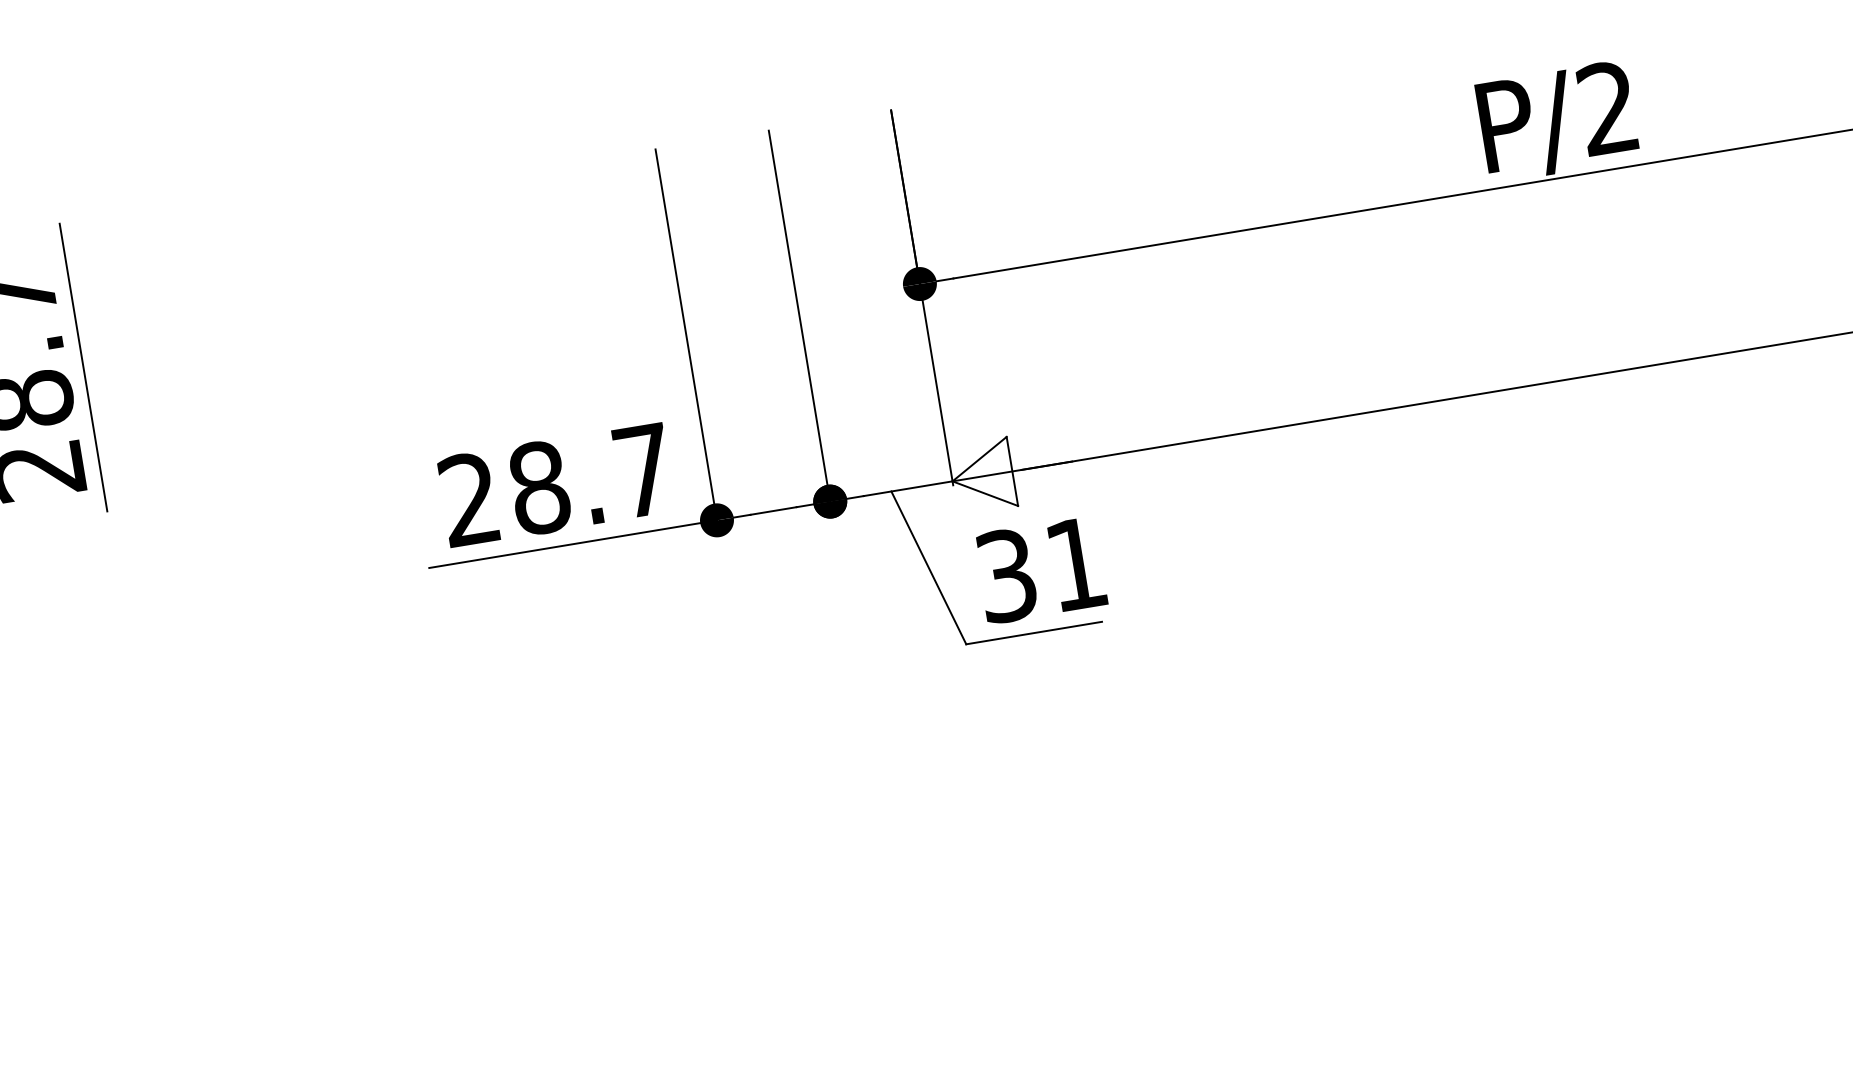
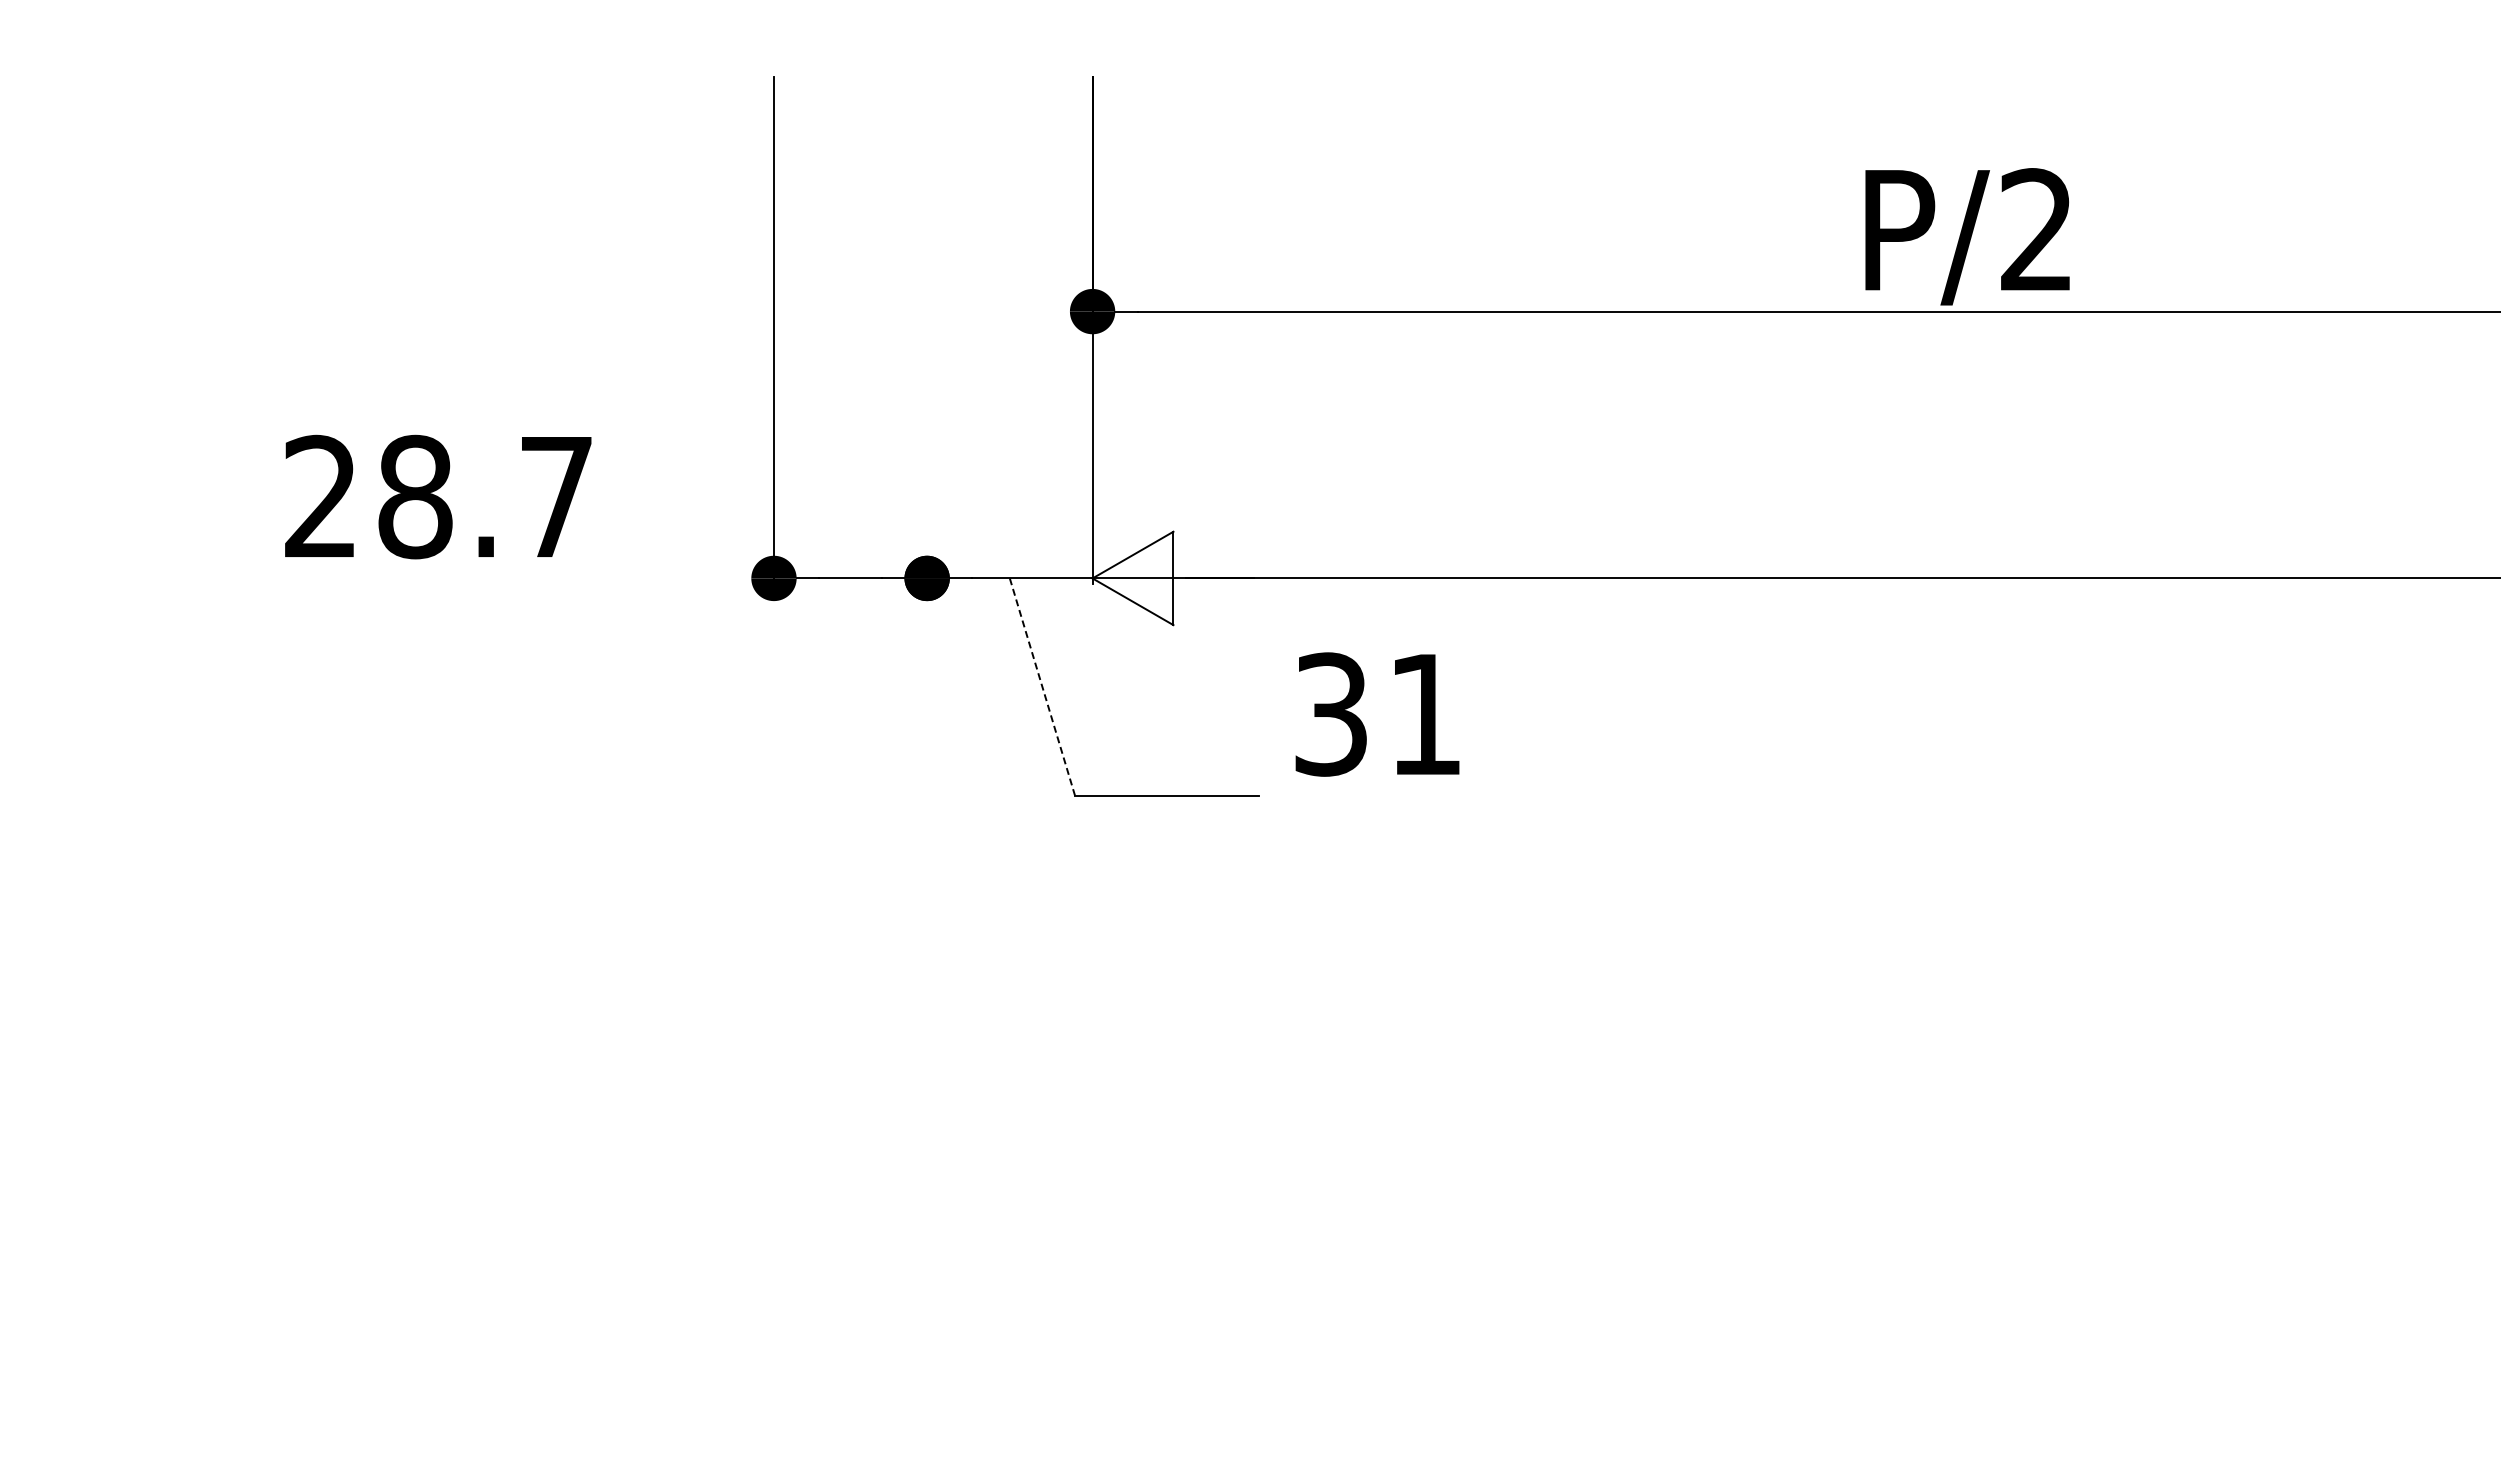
line: (800, 317) -> (927, 329), removed
text: (556, 484) -> (438, 496), moved
line: (572, 544) -> (578, 578), removed
line: (928, 568) -> (1042, 687), solid -> dashed
text: (1040, 570) -> (1377, 714), moved

